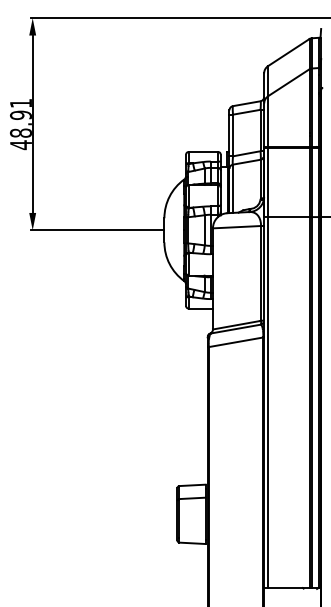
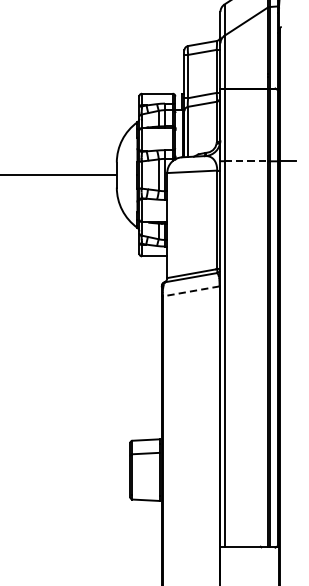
line: (288, 216) -> (245, 160), solid -> dashed
line: (235, 342) -> (190, 291), solid -> dashed

